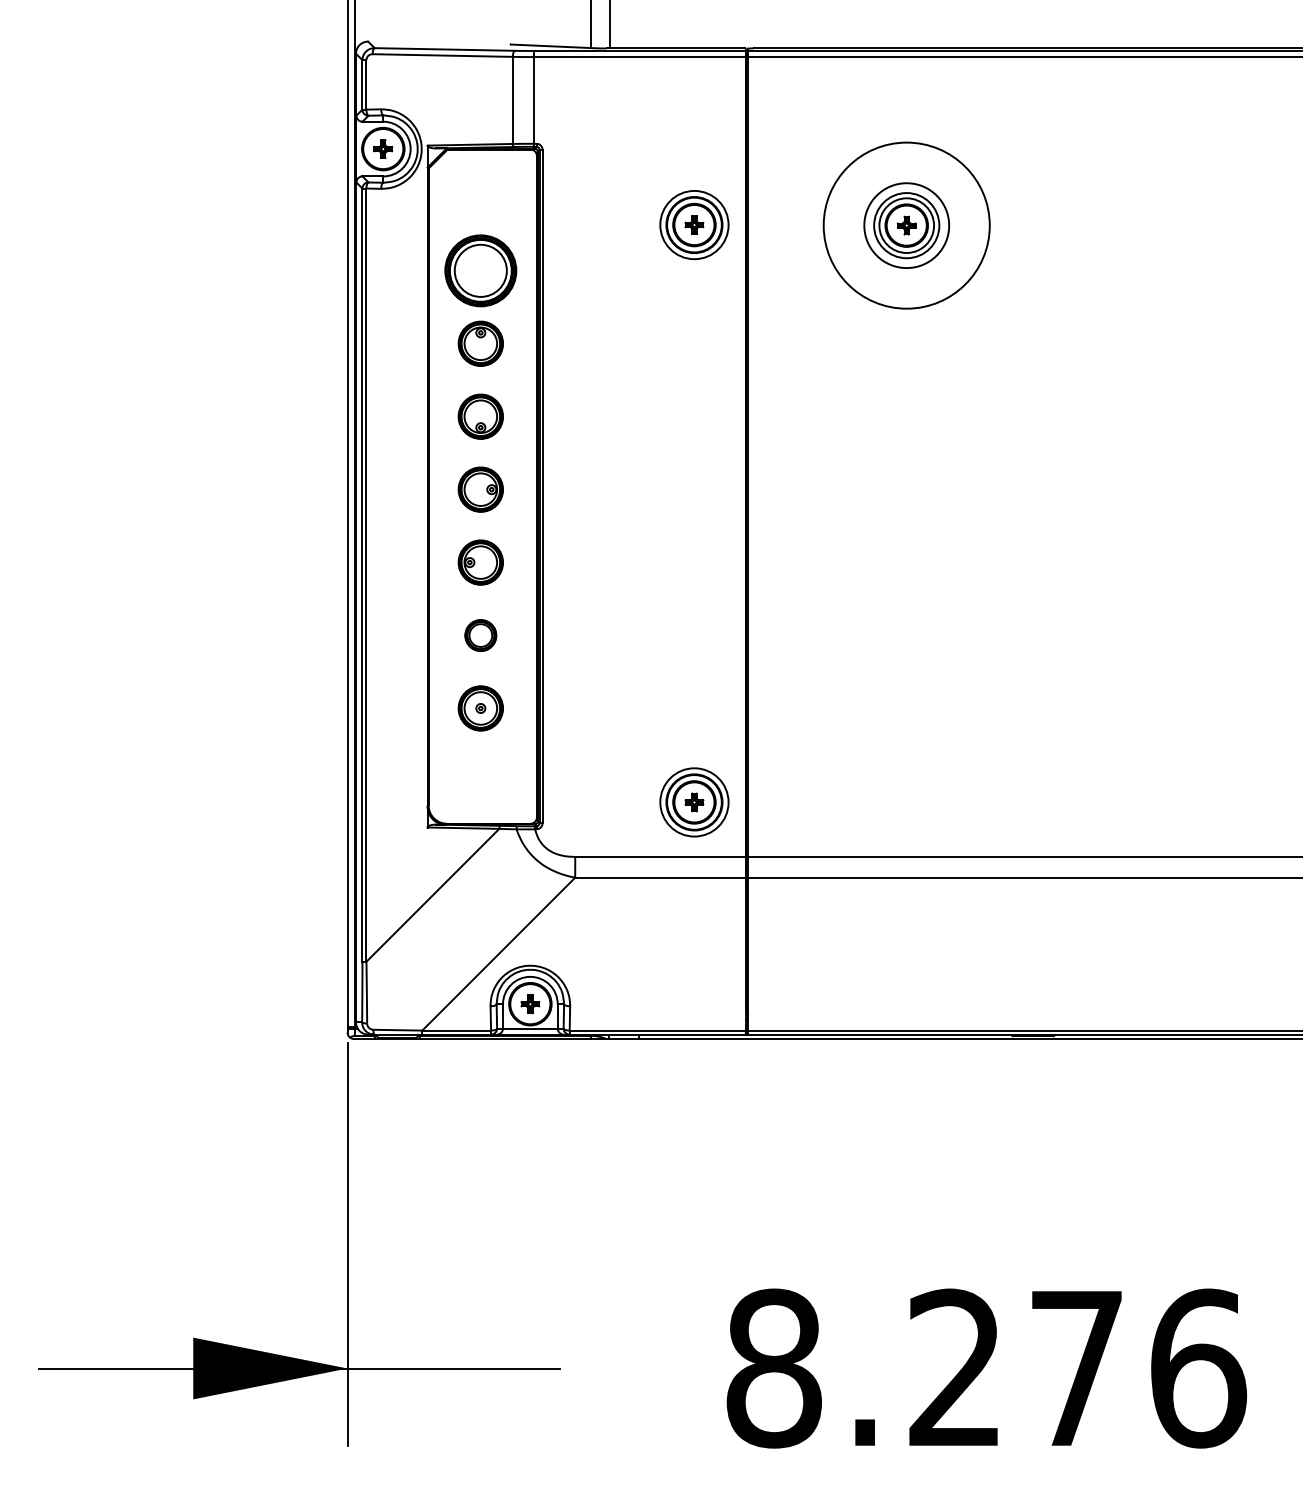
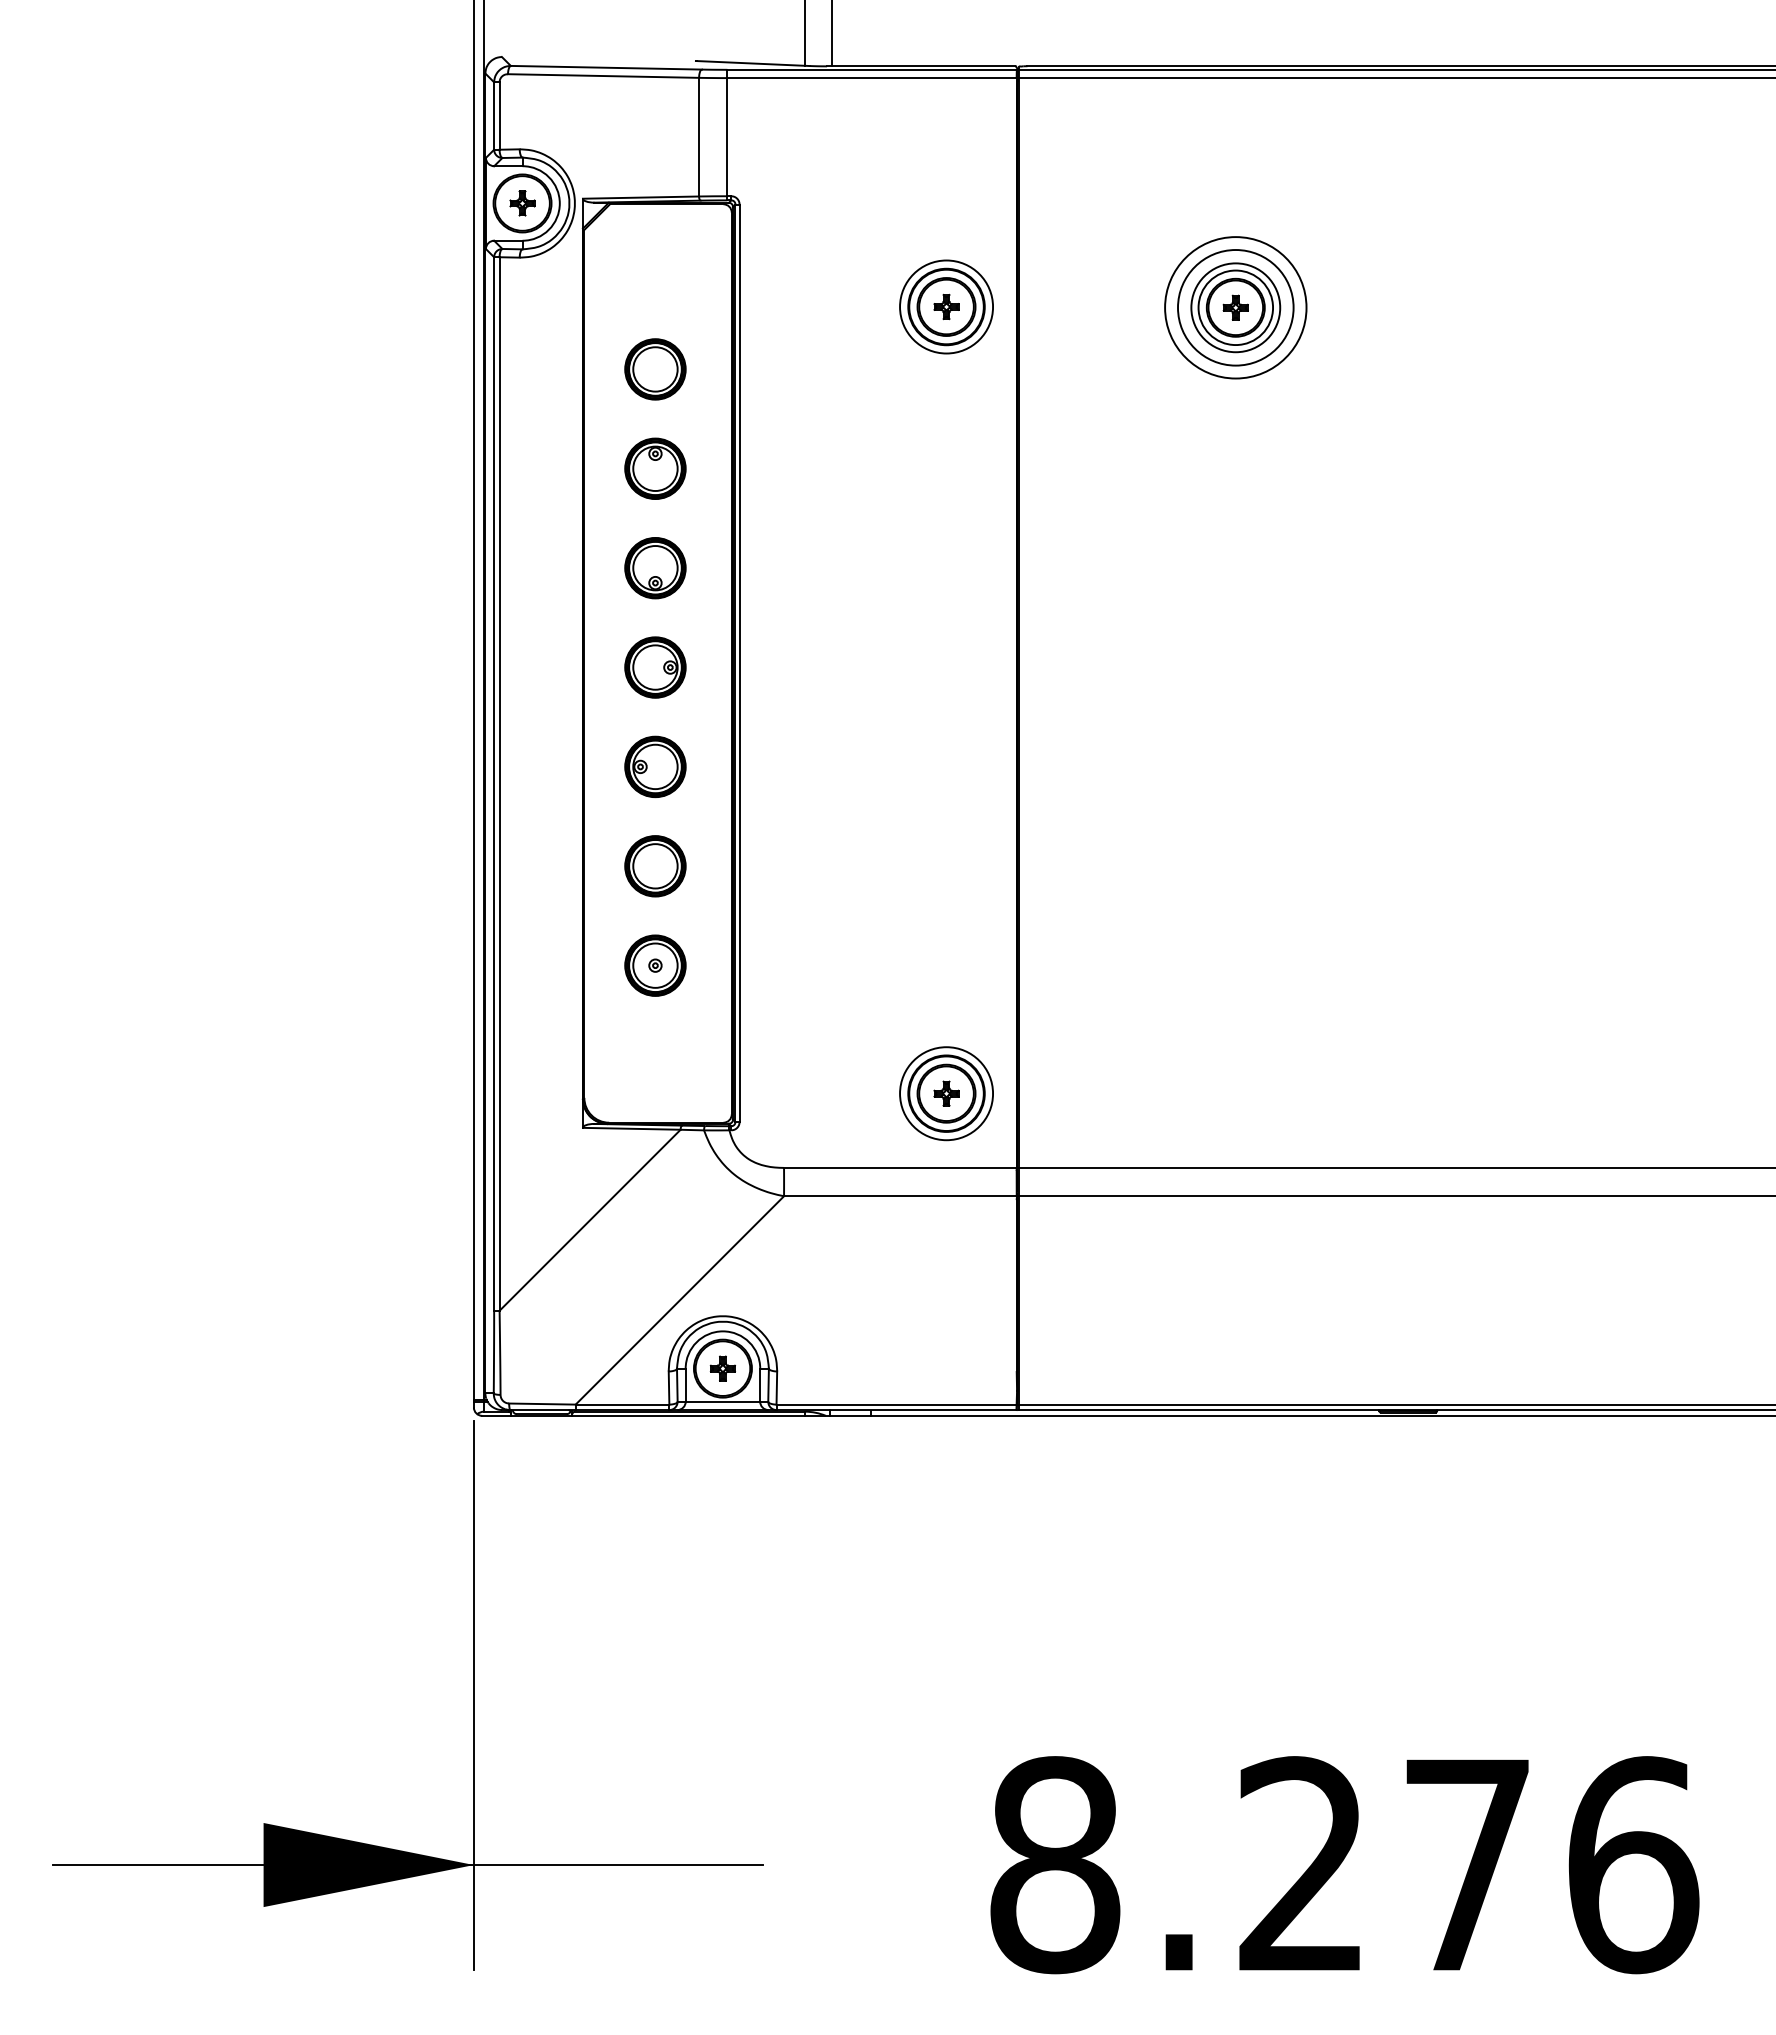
circle: (906, 225) -> (1235, 307), size x0.62
part: (480, 270) -> (655, 369), size x0.62
part: (480, 635) -> (655, 866), size x1.43

